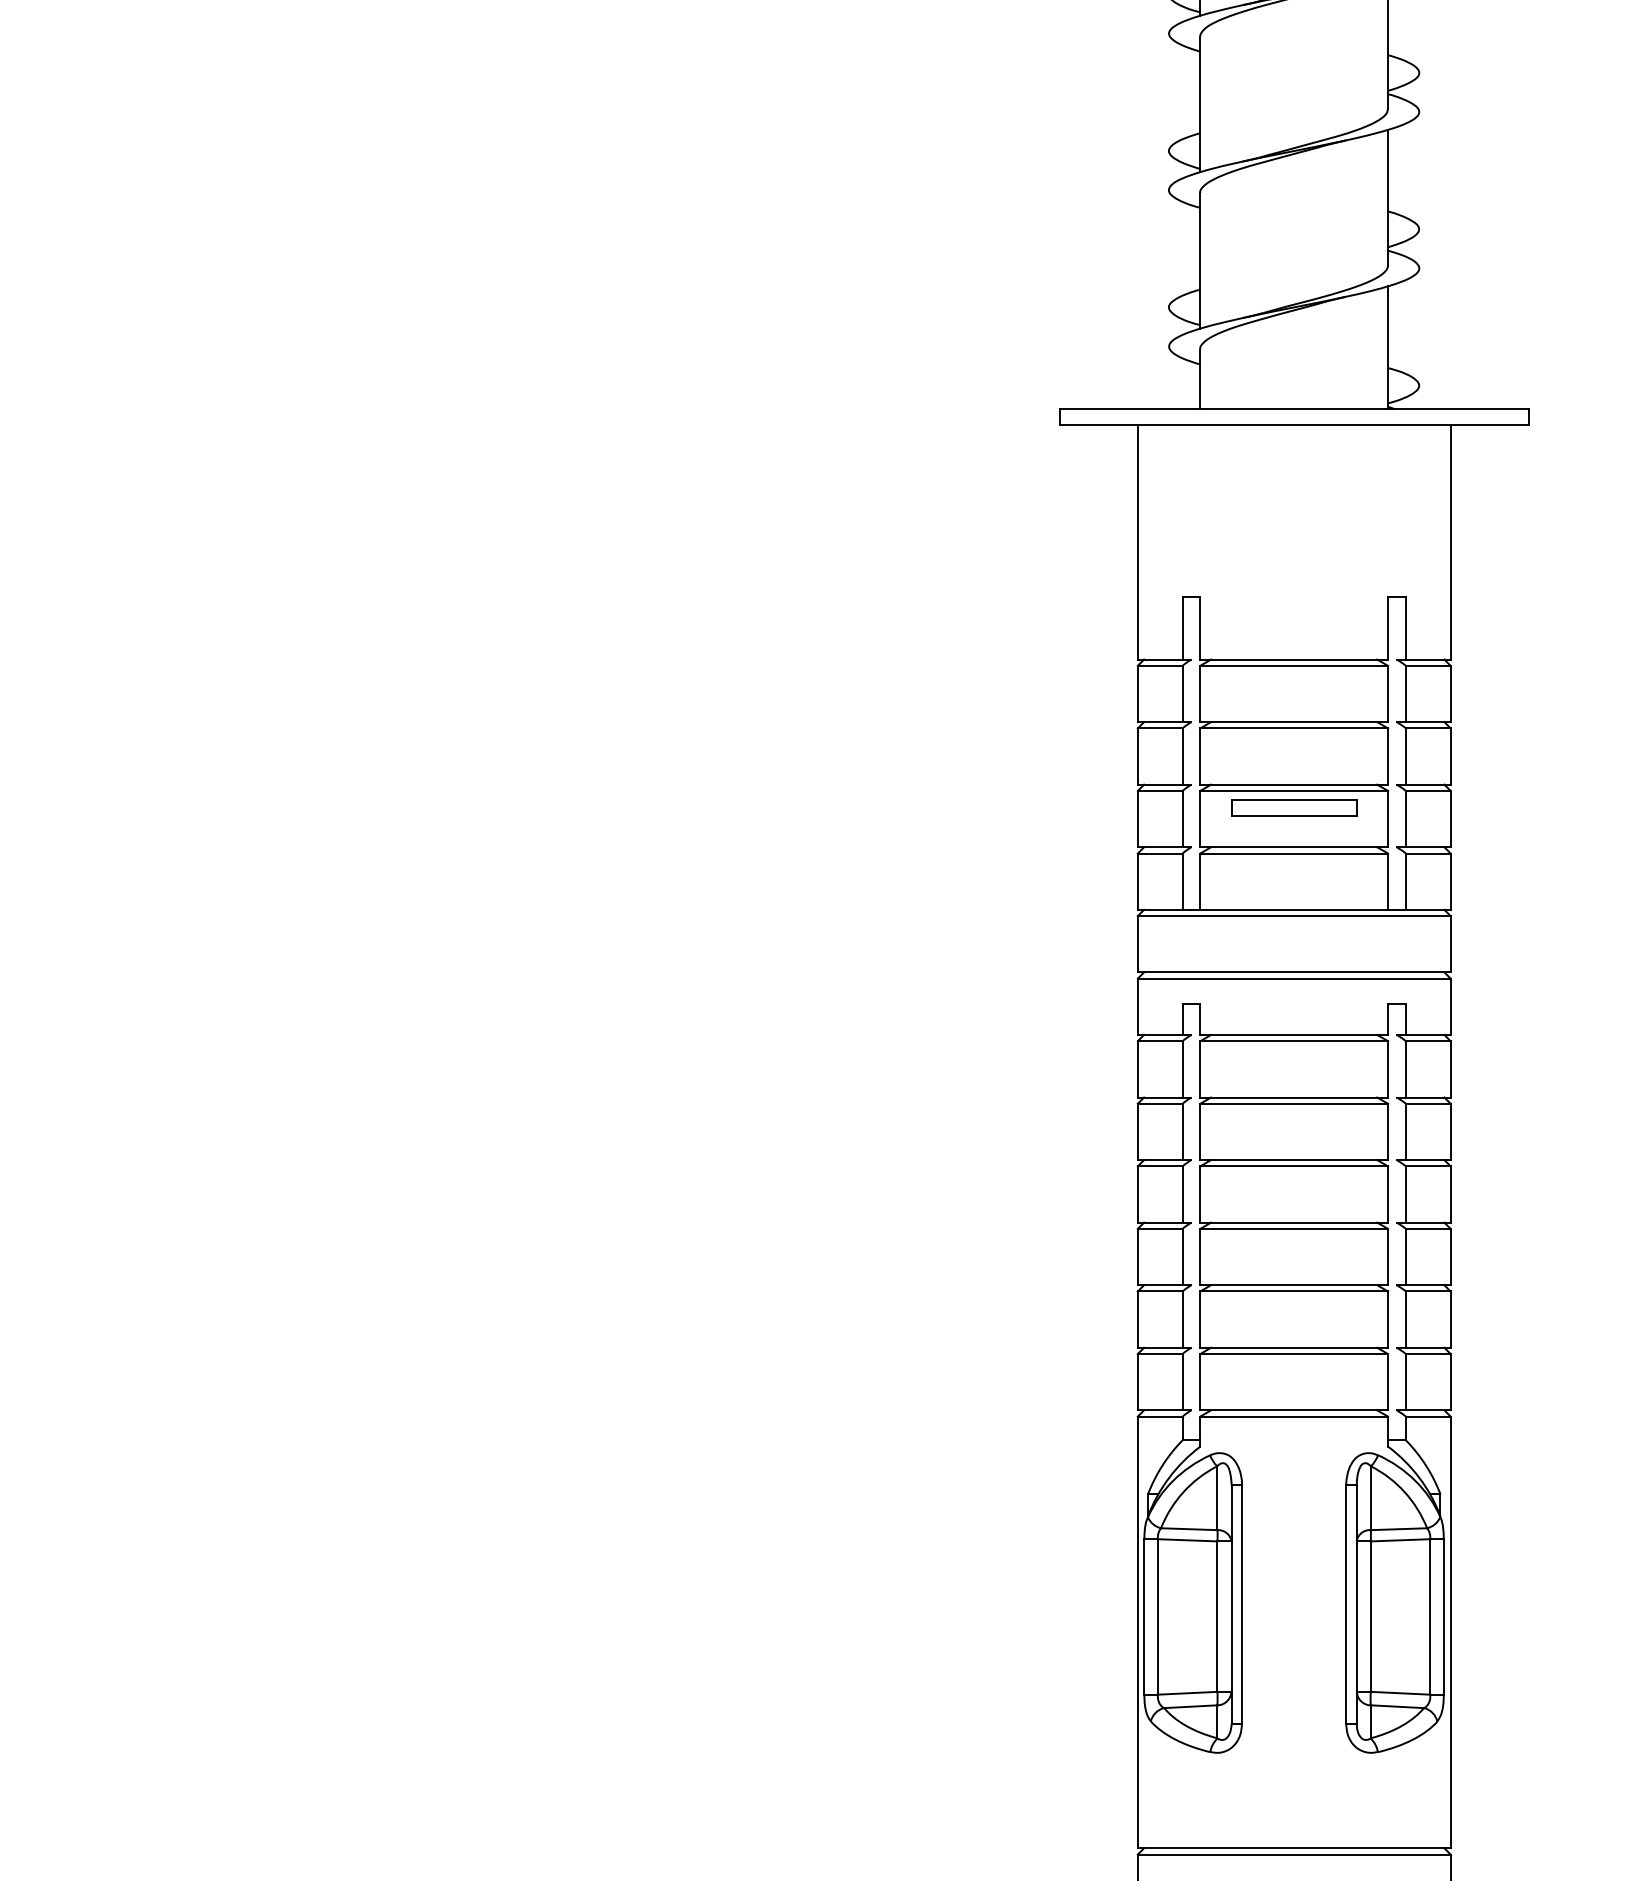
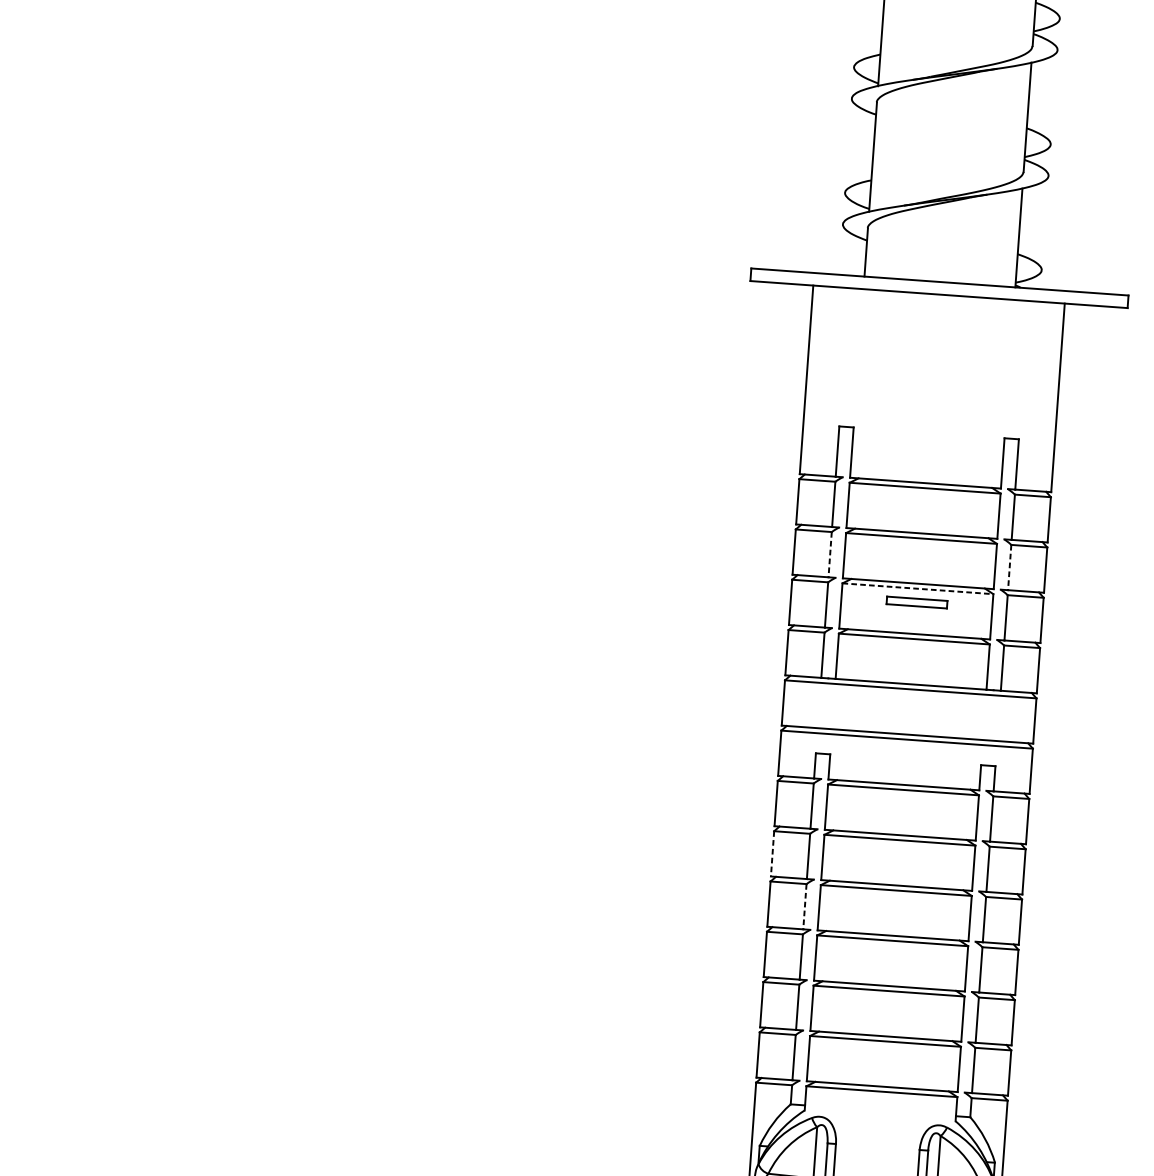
line: (1182, 757) -> (830, 555), solid -> dashed
line: (1405, 757) -> (1009, 568), solid -> dashed
line: (1294, 790) -> (918, 588), solid -> dashed
part: (1294, 807) -> (917, 602), size x0.6
line: (1137, 1132) -> (772, 854), solid -> dashed
line: (1182, 1194) -> (804, 906), solid -> dashed

